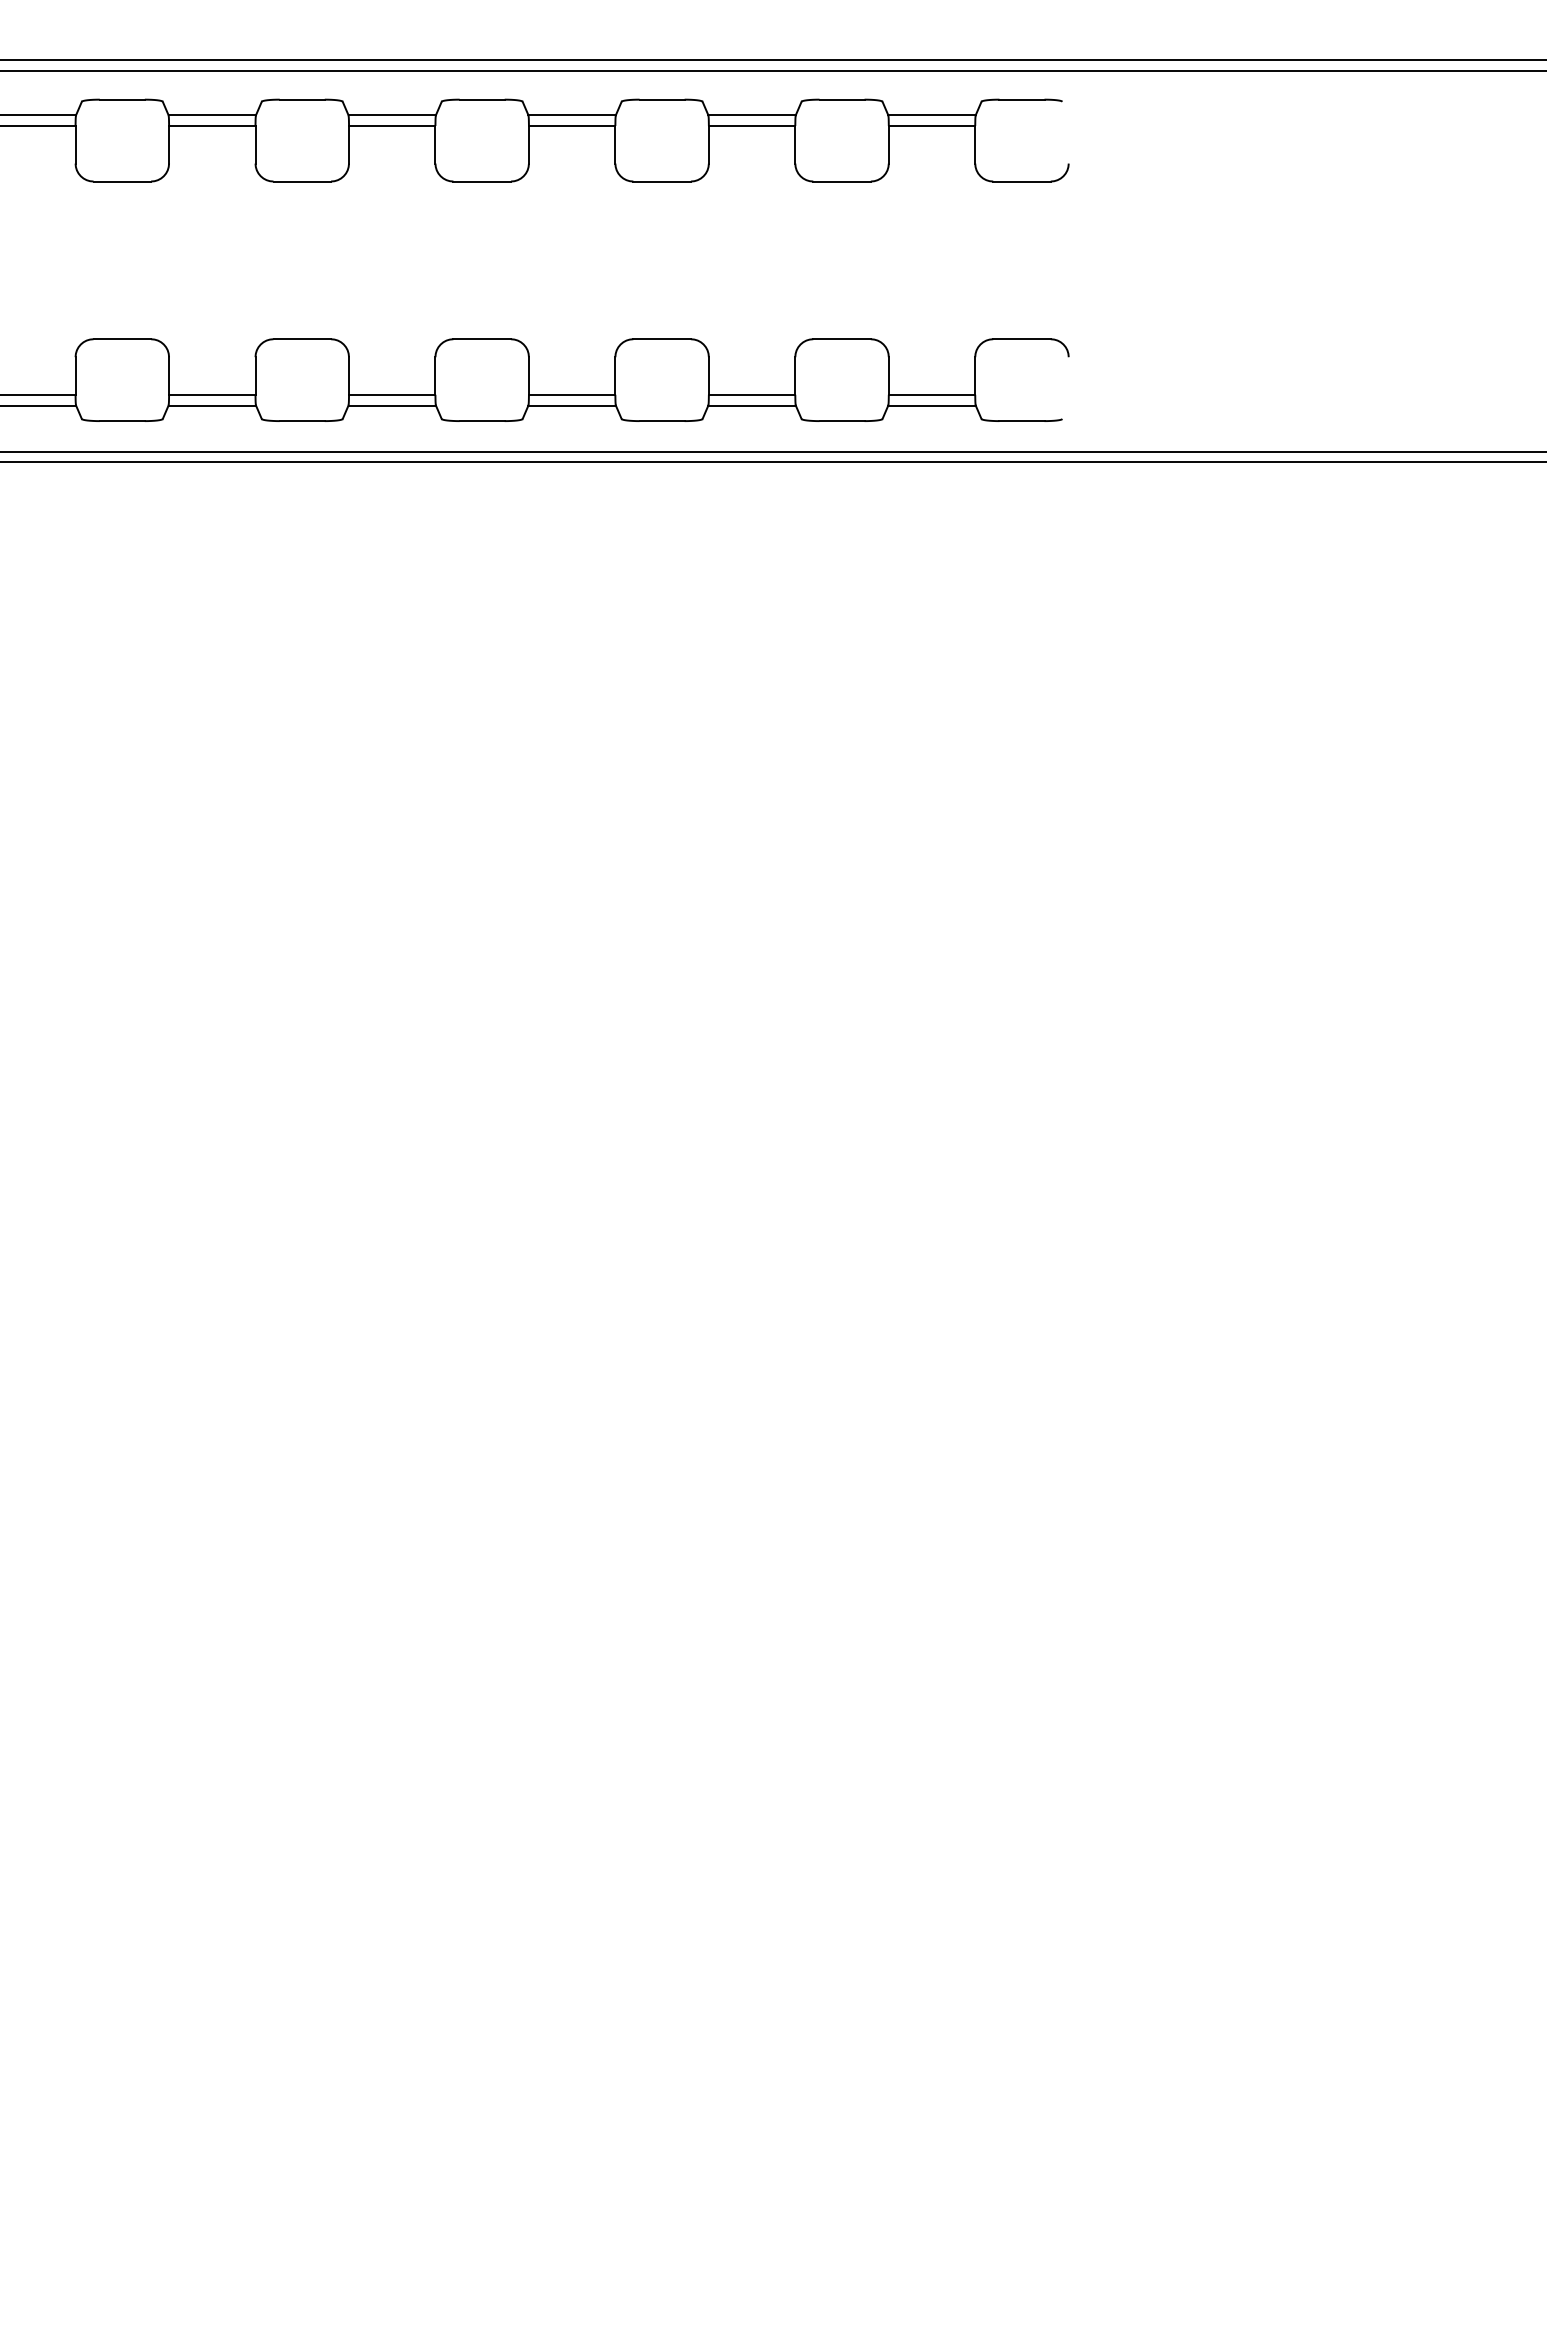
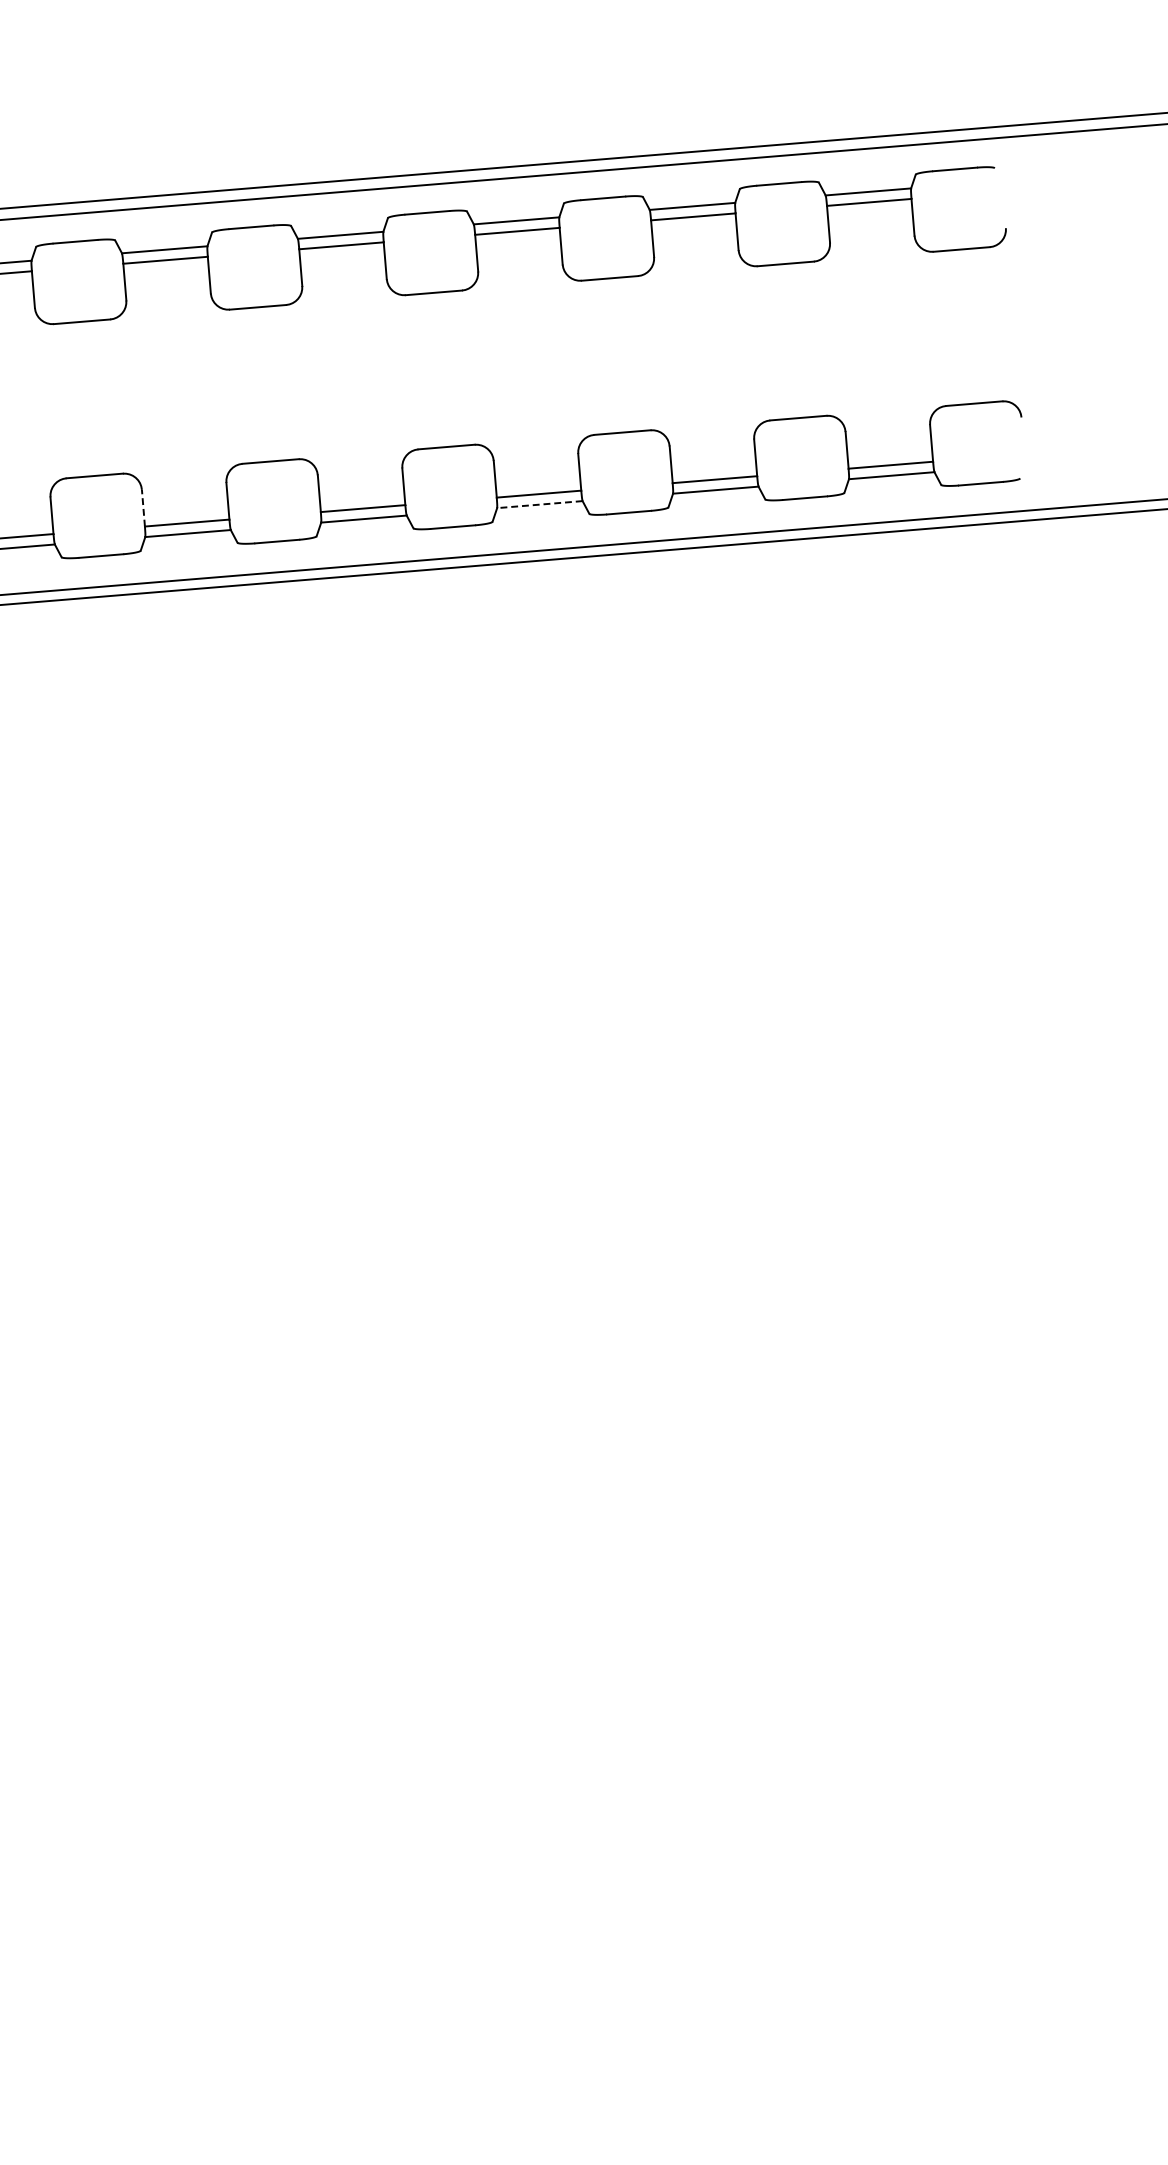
line: (169, 376) -> (143, 508), solid -> dashed
line: (572, 405) -> (540, 504), solid -> dashed

